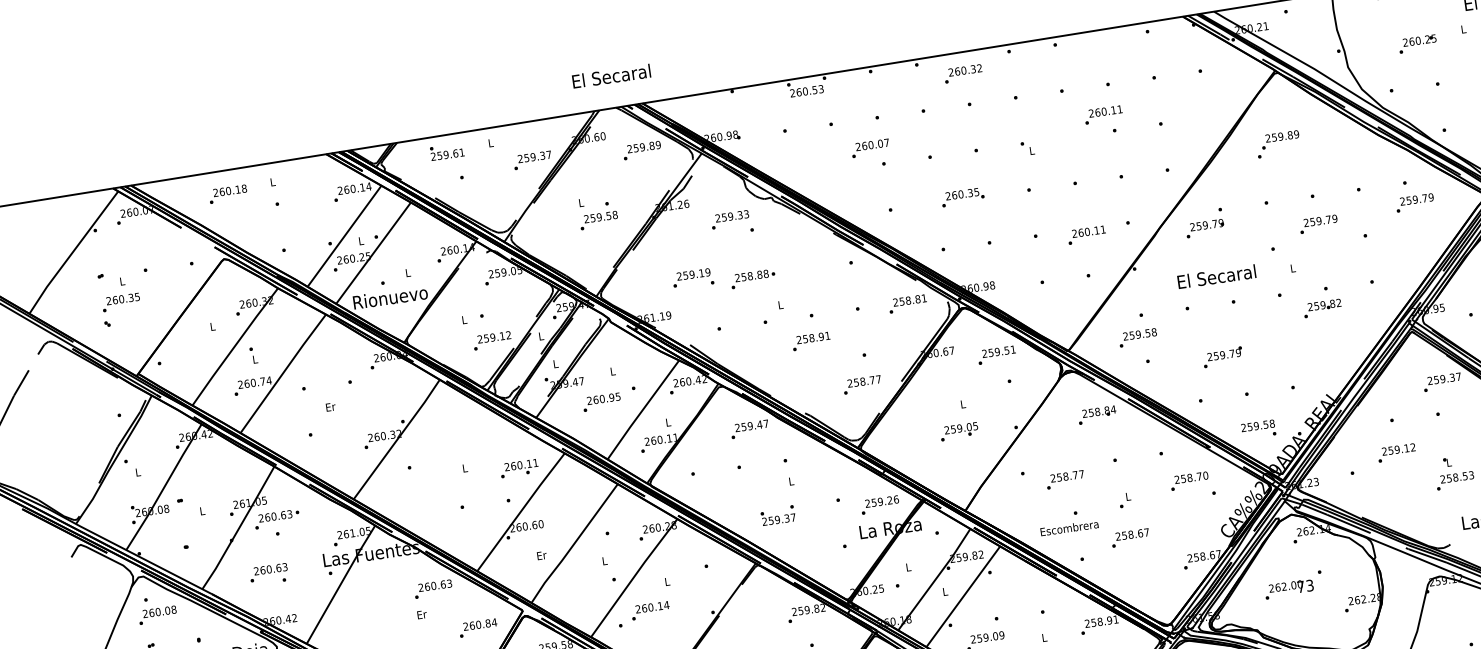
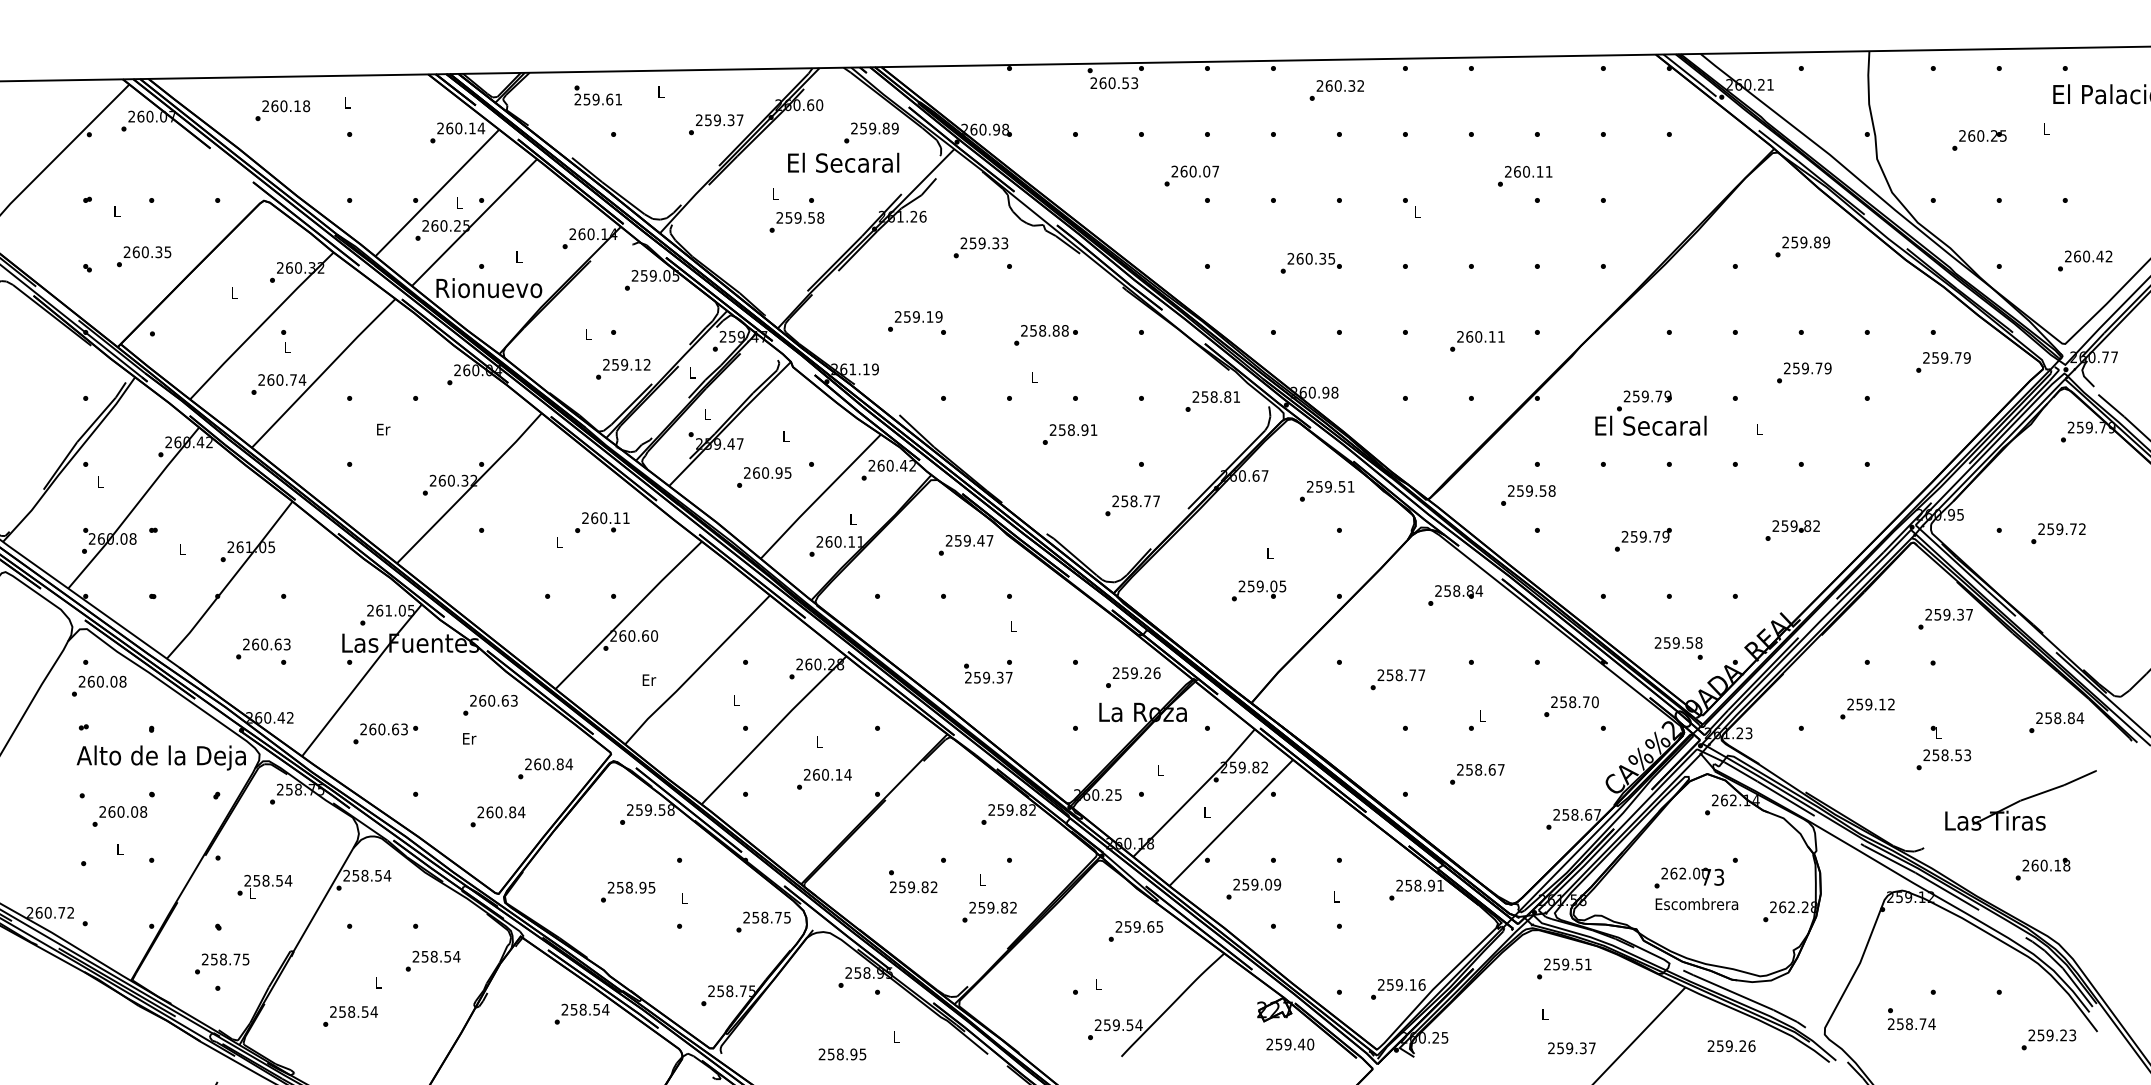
text: (611, 76) -> (843, 162), moved
text: (1280, 139) -> (1802, 246), moved
text: (1205, 228) -> (1644, 400), moved
text: (752, 279) -> (1045, 335), moved
text: (121, 302) -> (144, 256), moved
text: (1322, 308) -> (1792, 530), moved
text: (519, 468) -> (602, 522), moved
text: (276, 519) -> (385, 733), moved
text: (1069, 528) -> (1696, 904), moved
text: (650, 610) -> (824, 779), moved

